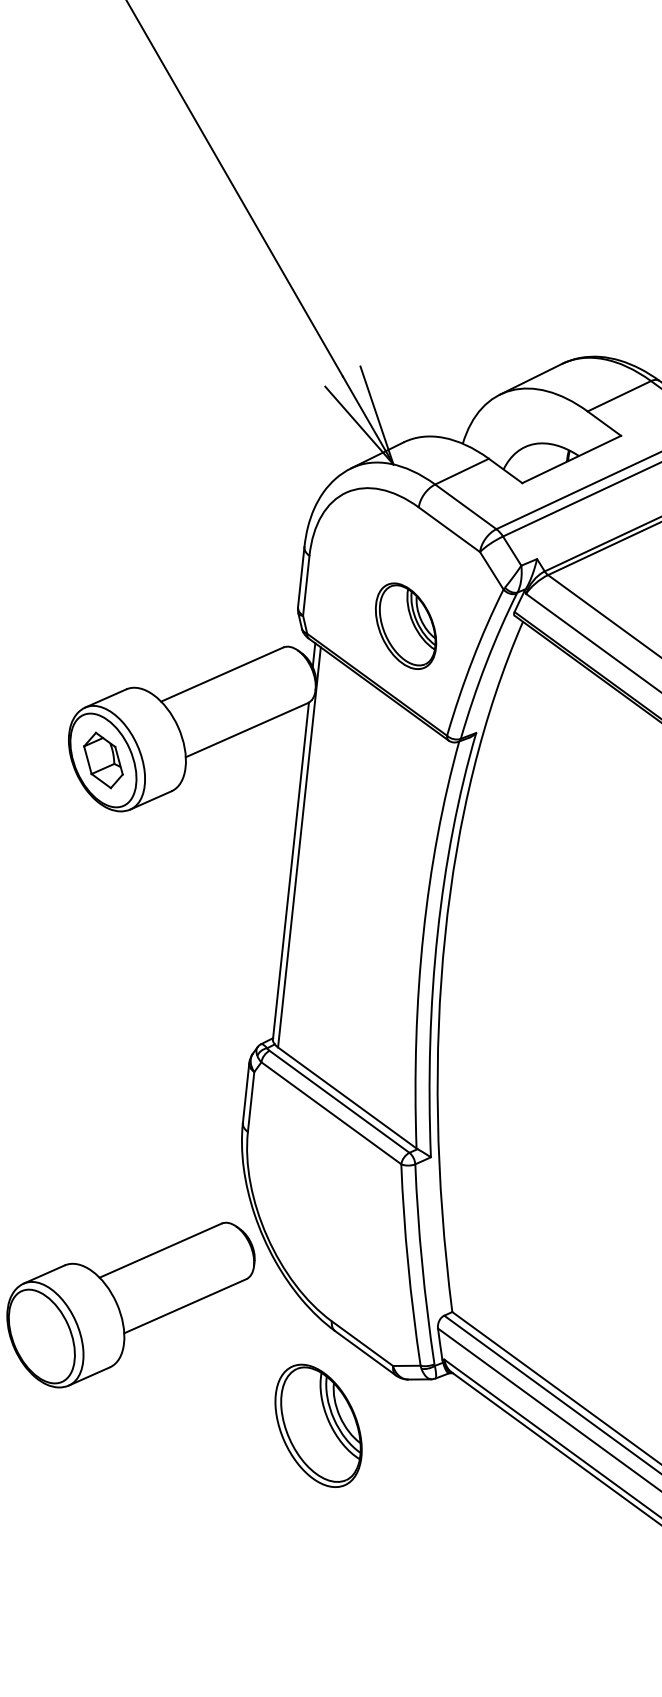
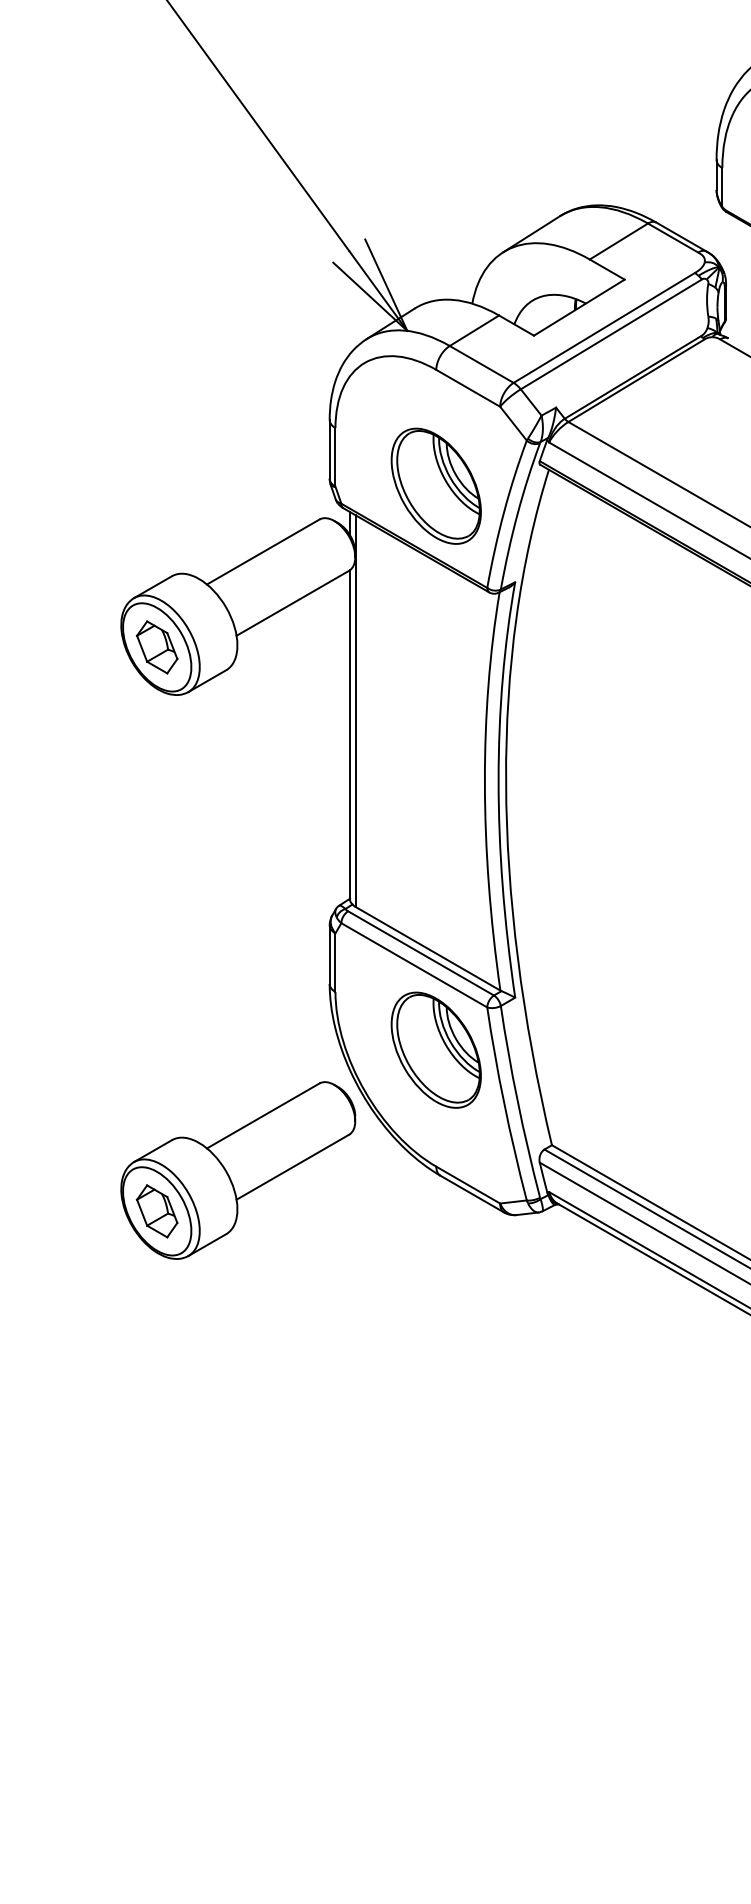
part: (405, 625) -> (435, 485), size x1.43
part: (41, 1336) -> (156, 1211), added
part: (317, 1425) -> (435, 1049), moved

